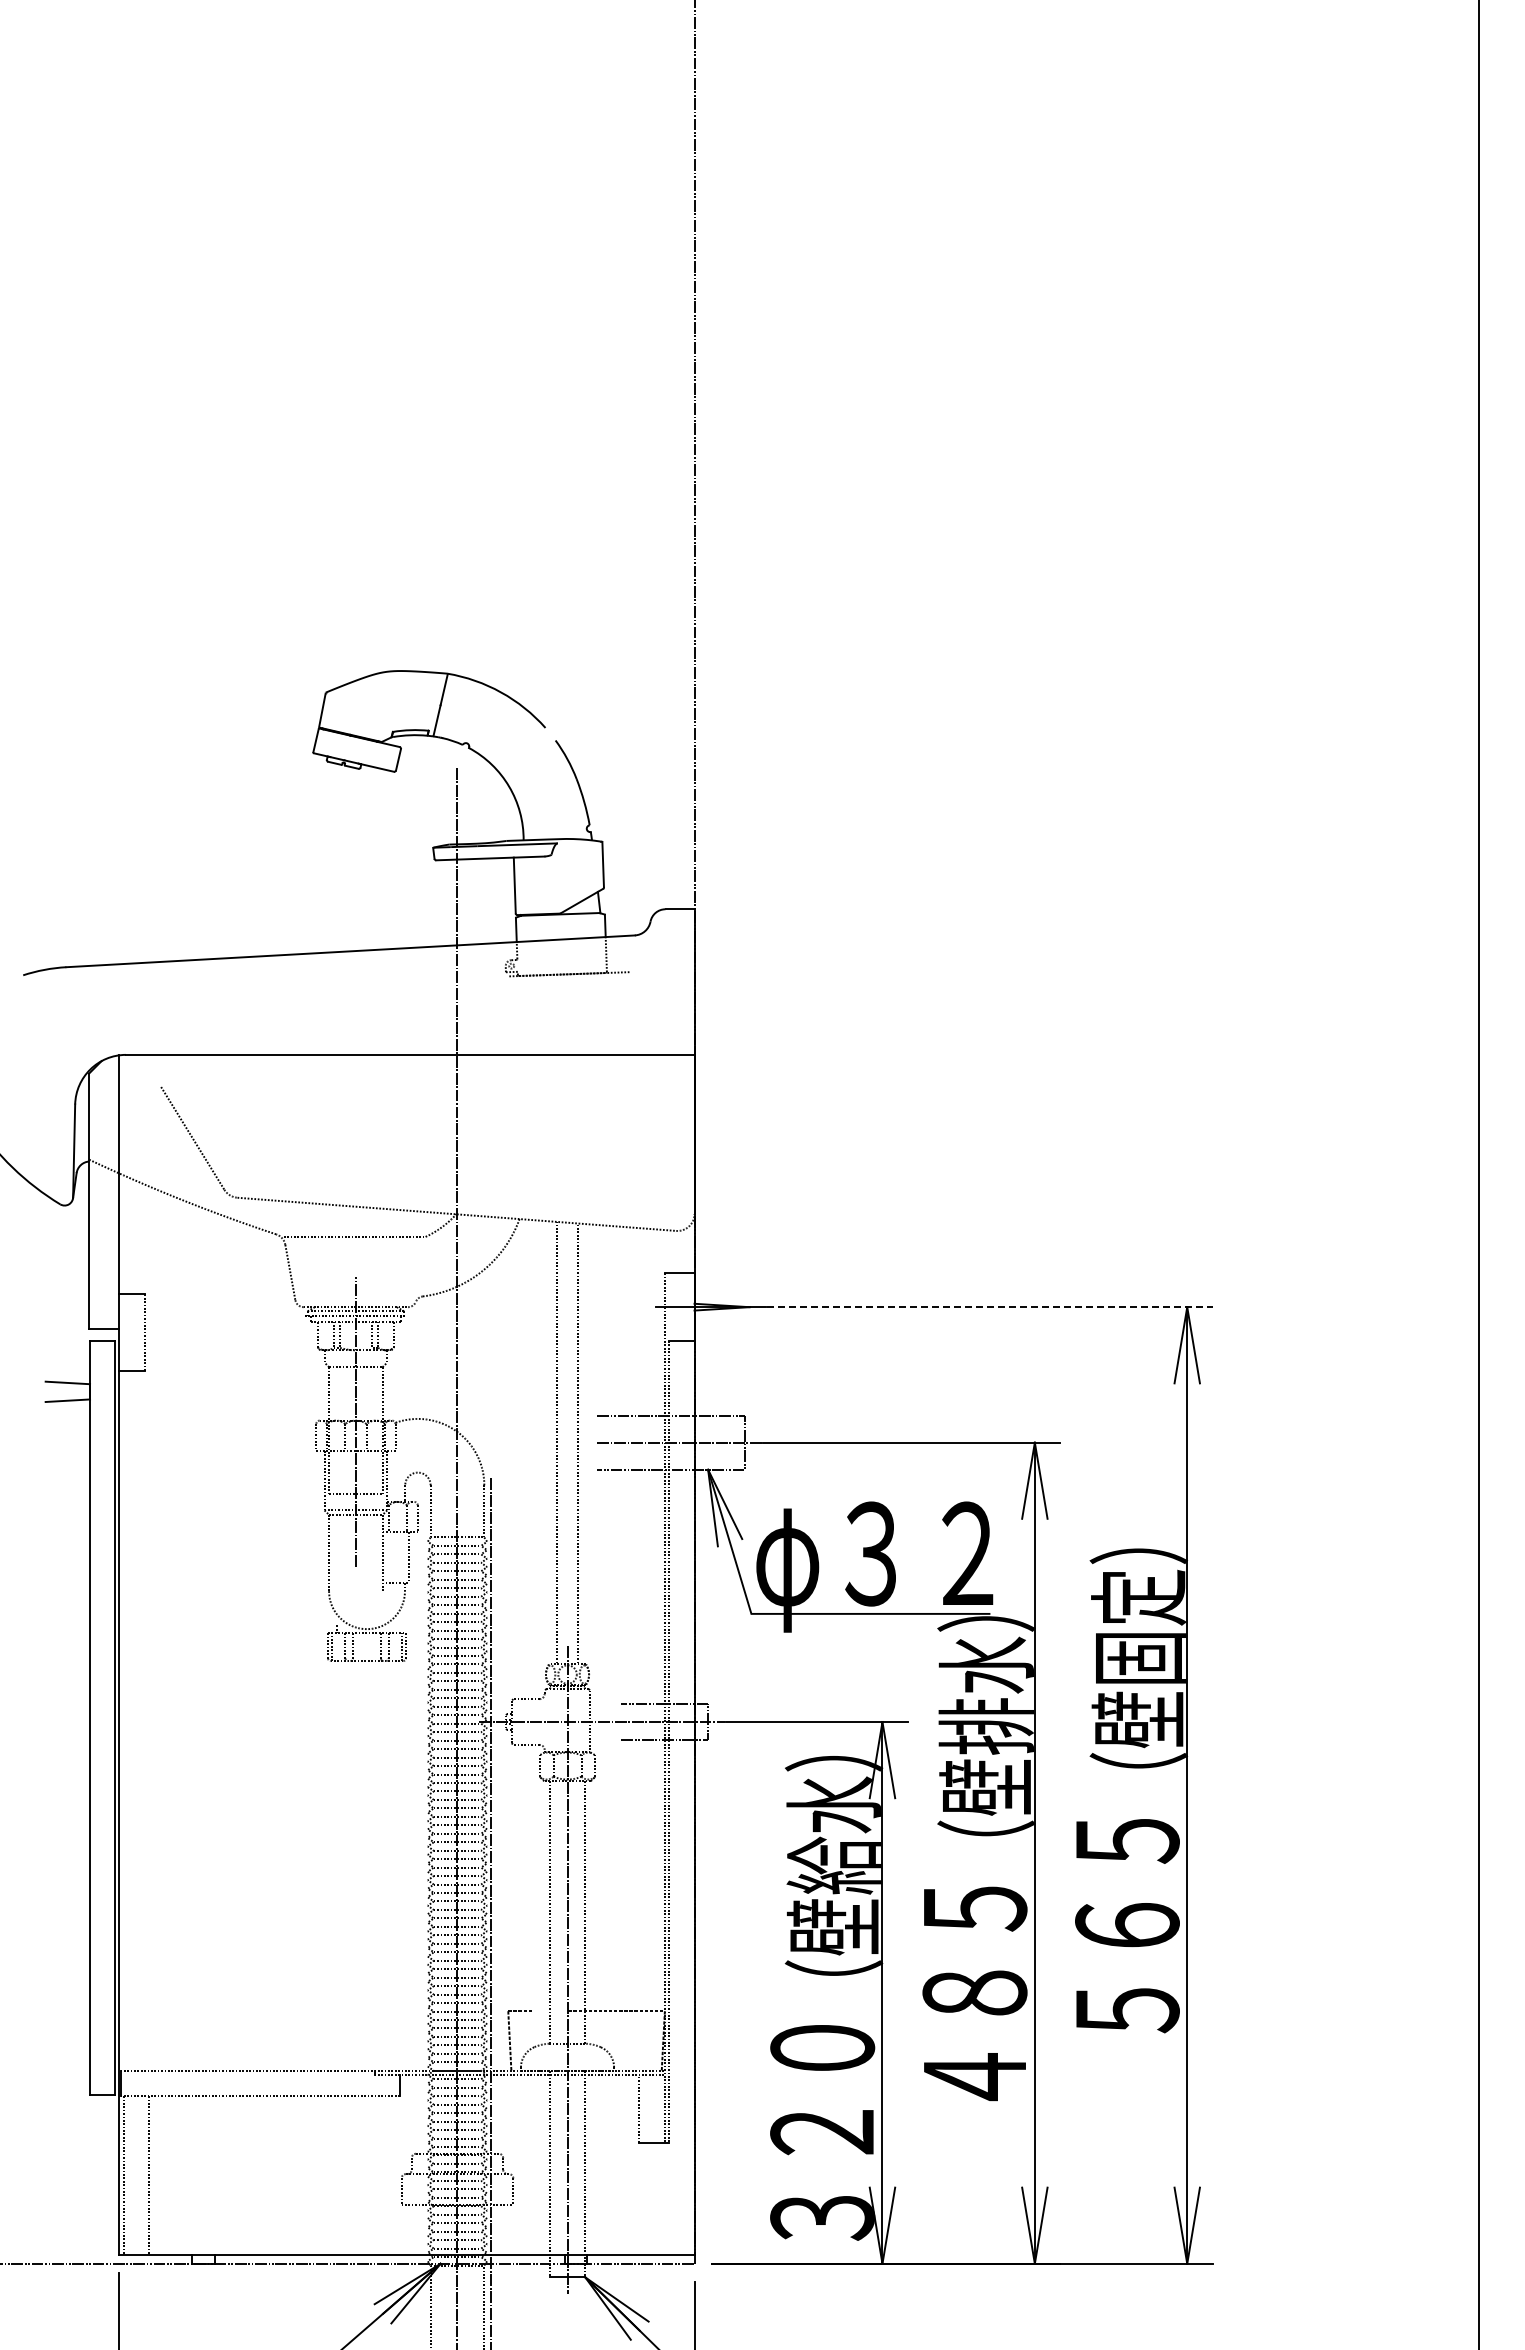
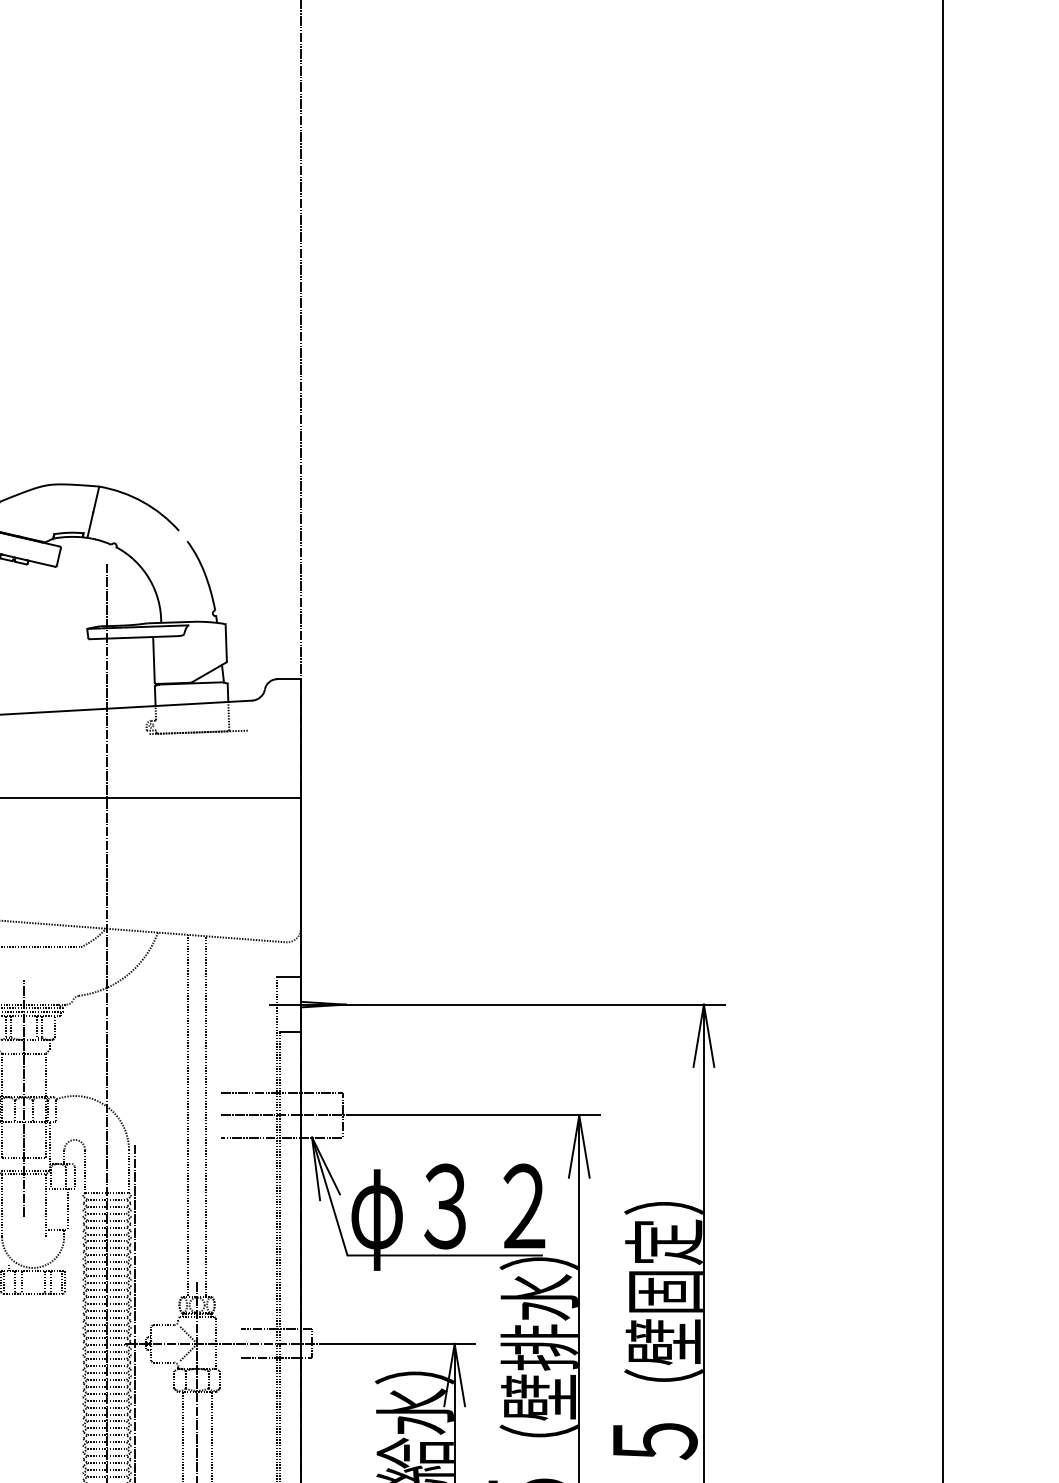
line: (989, 1307) -> (542, 1004), dashed -> solid
line: (556, 1710) -> (188, 1334), added
line: (556, 1733) -> (188, 1353), added

